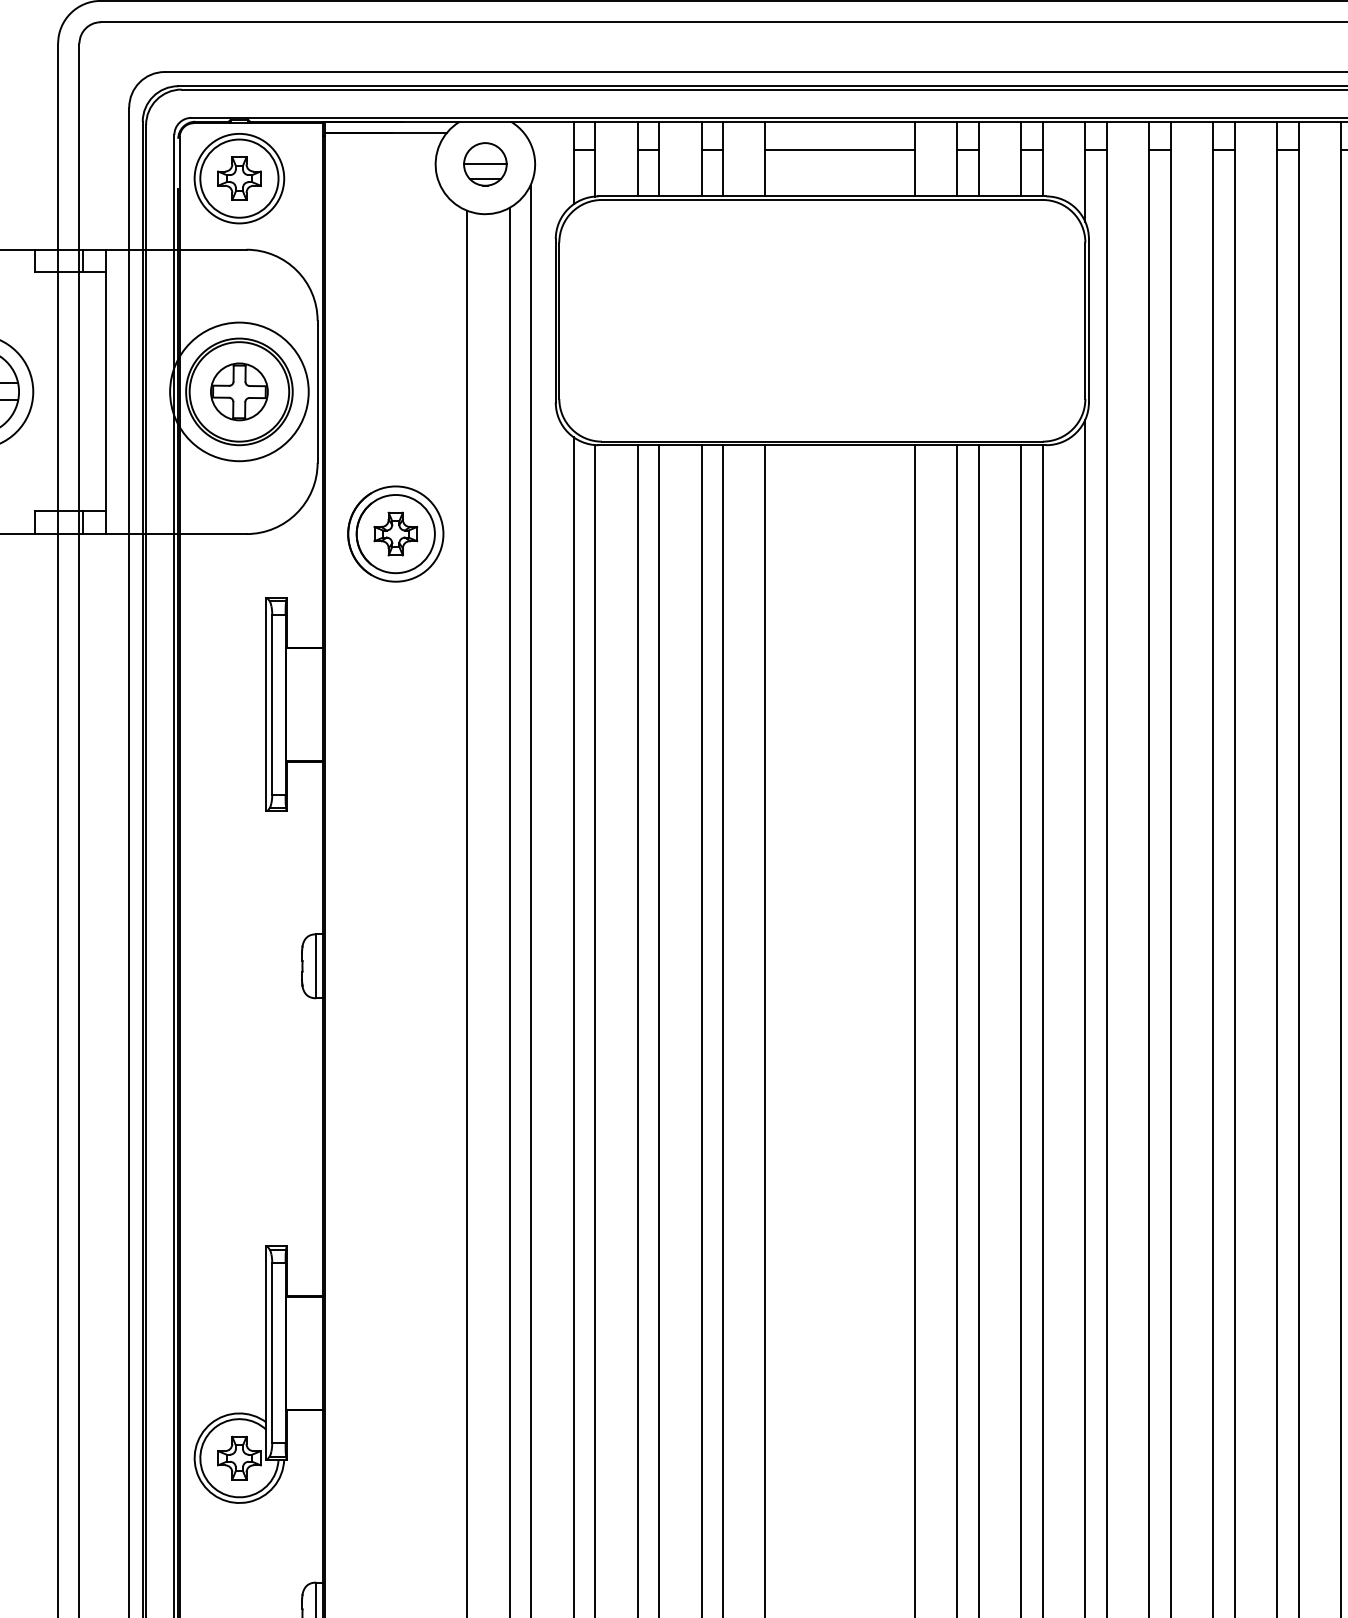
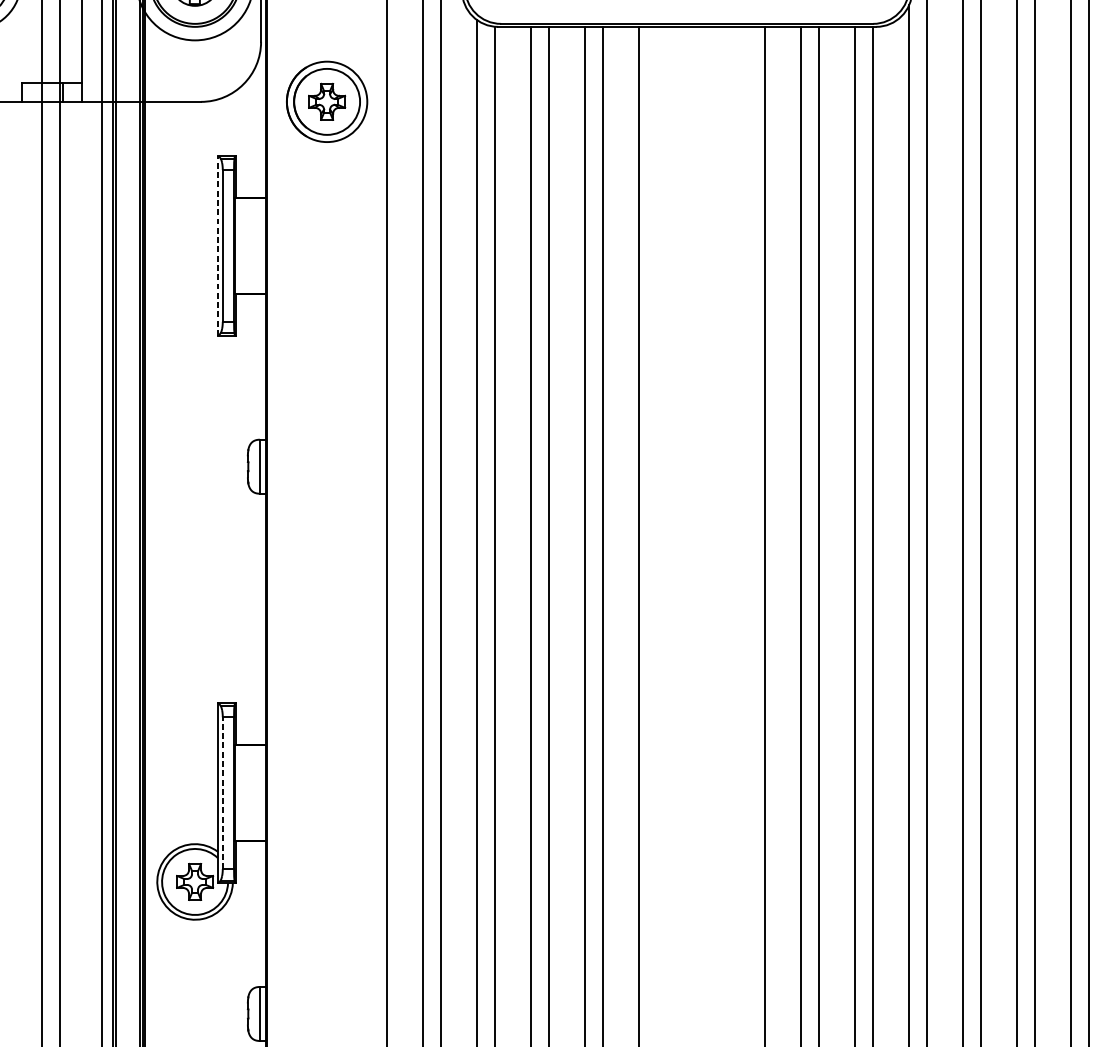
line: (266, 704) -> (217, 245), solid -> dashed
line: (272, 1353) -> (223, 793), solid -> dashed

